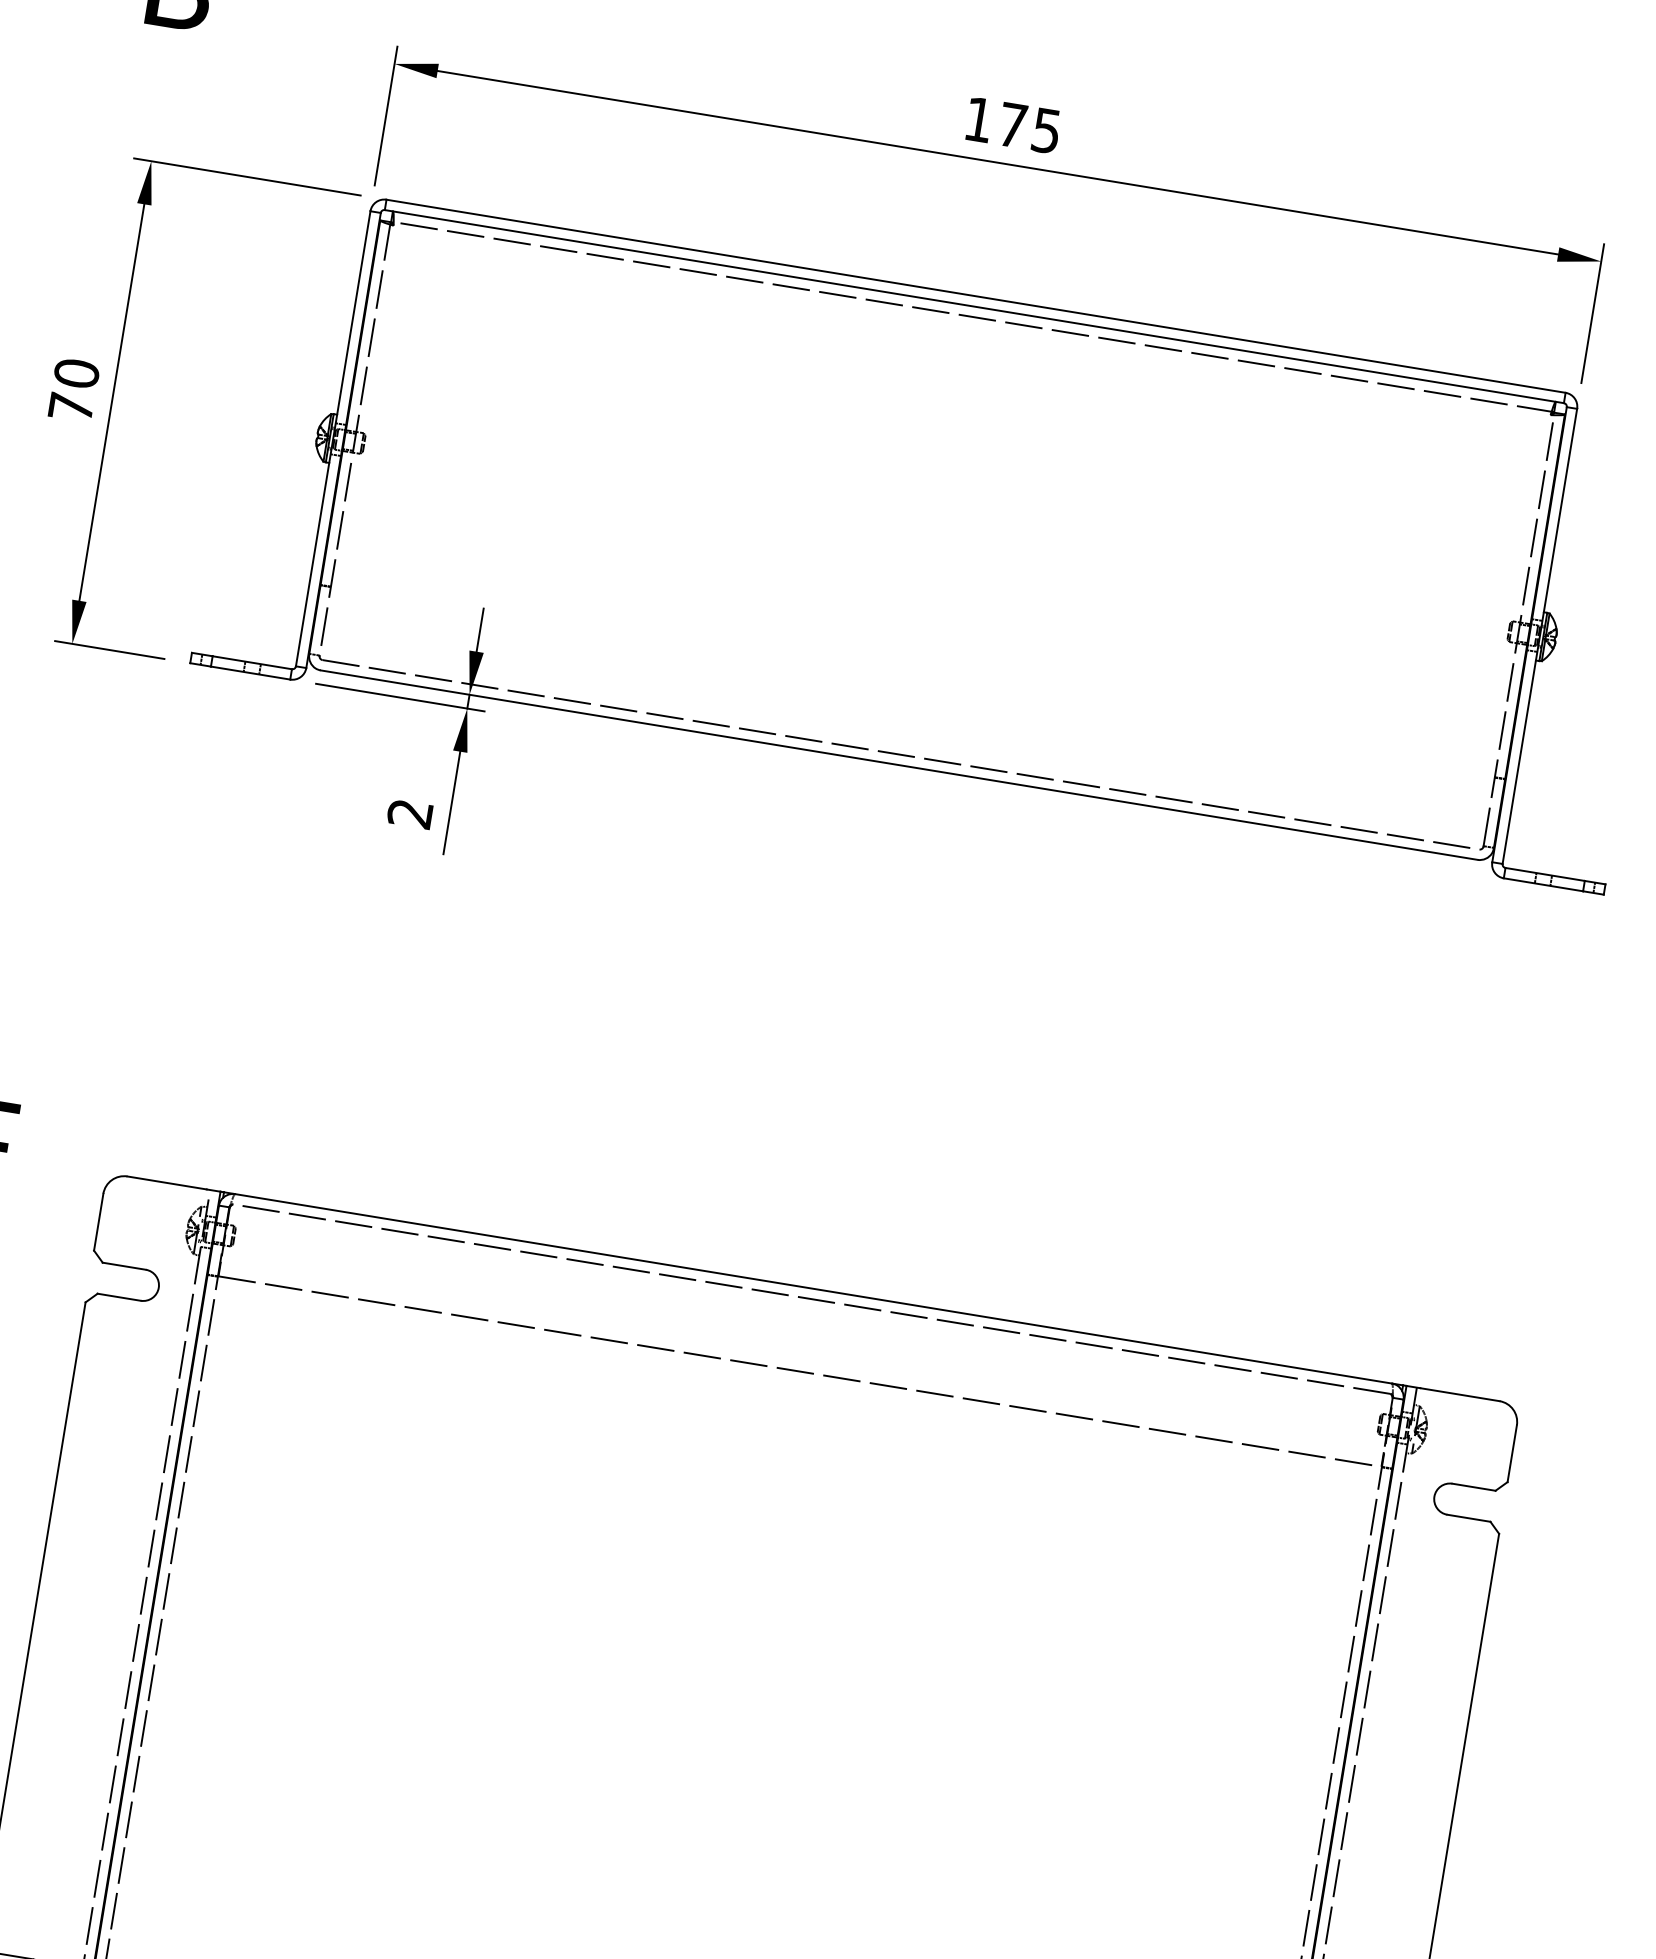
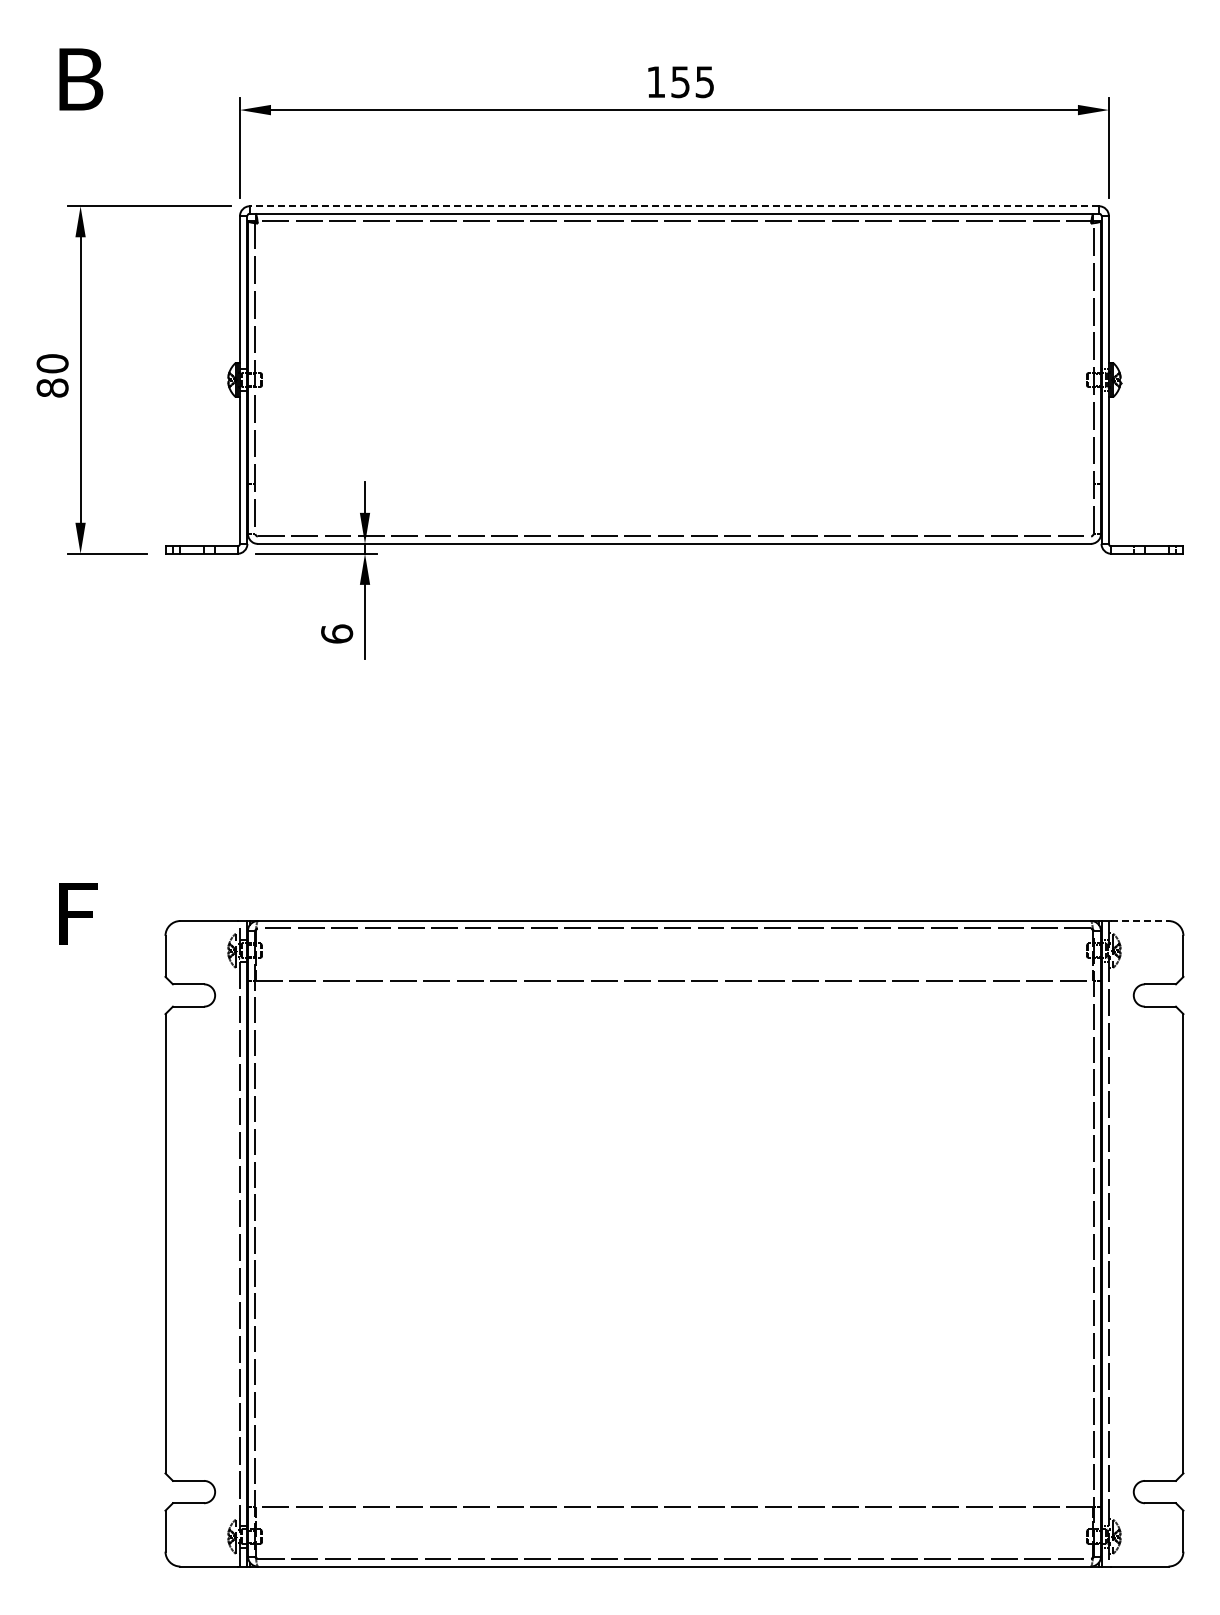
text: (1012, 125) -> (680, 82), 175 -> 155
line: (976, 296) -> (674, 206), solid -> dashed
text: (71, 406) -> (52, 387), 70 -> 80
text: (410, 812) -> (337, 633), 2 -> 6
line: (1459, 1395) -> (1139, 921), solid -> dashed

